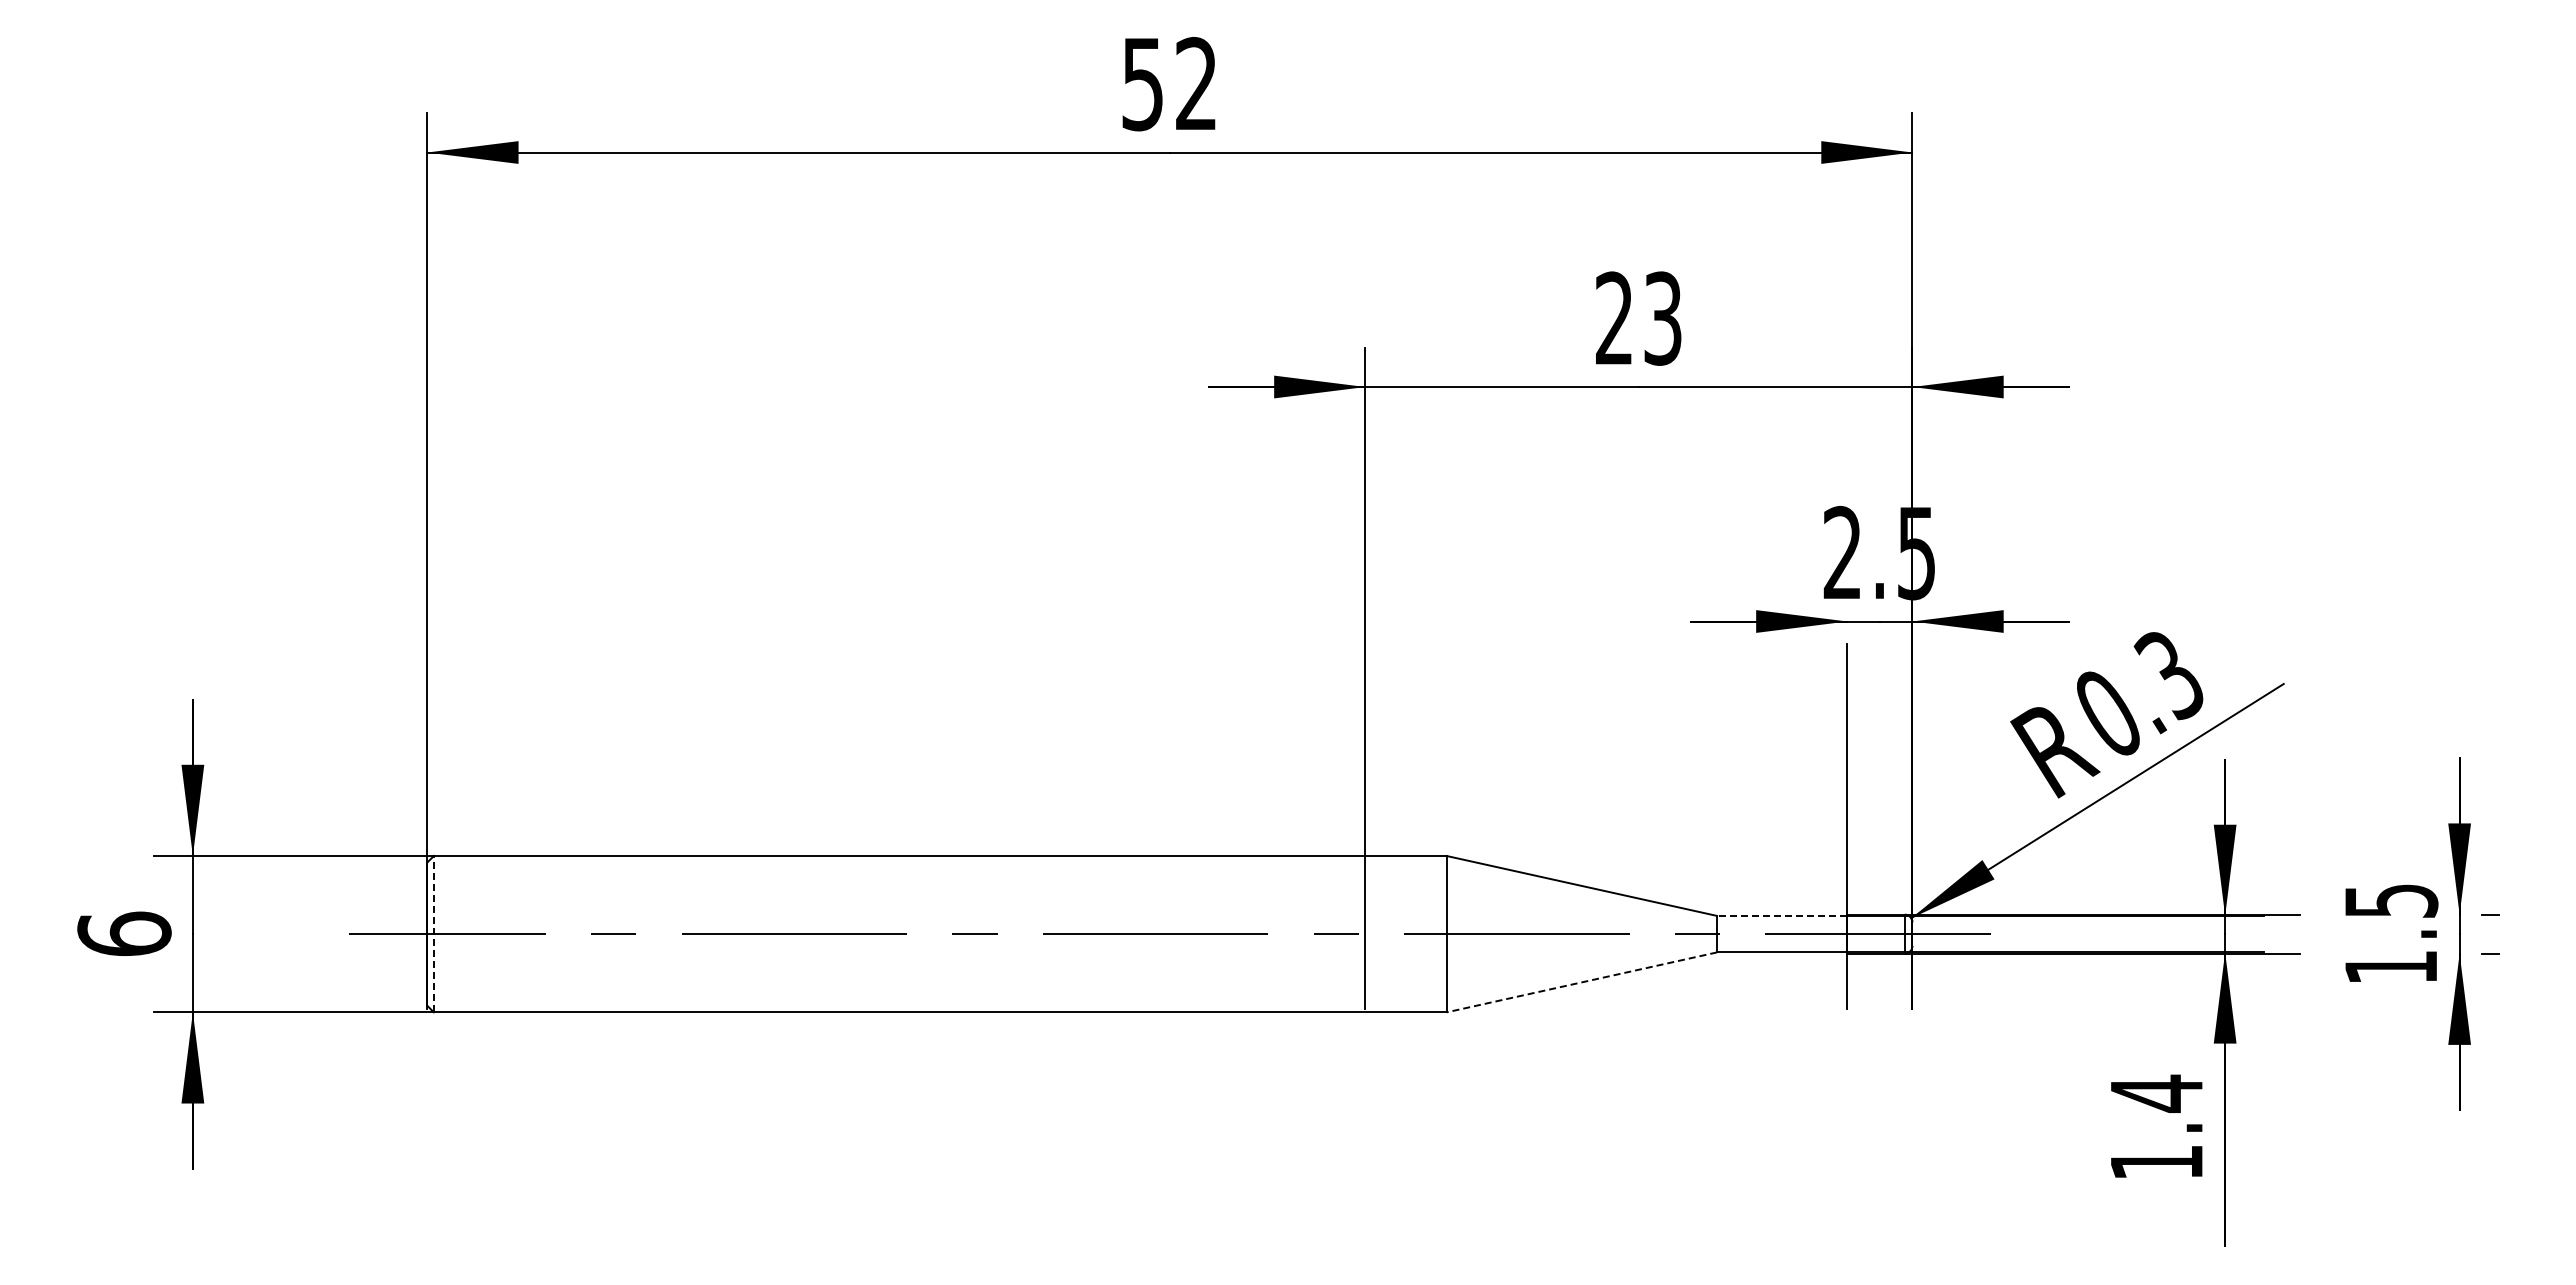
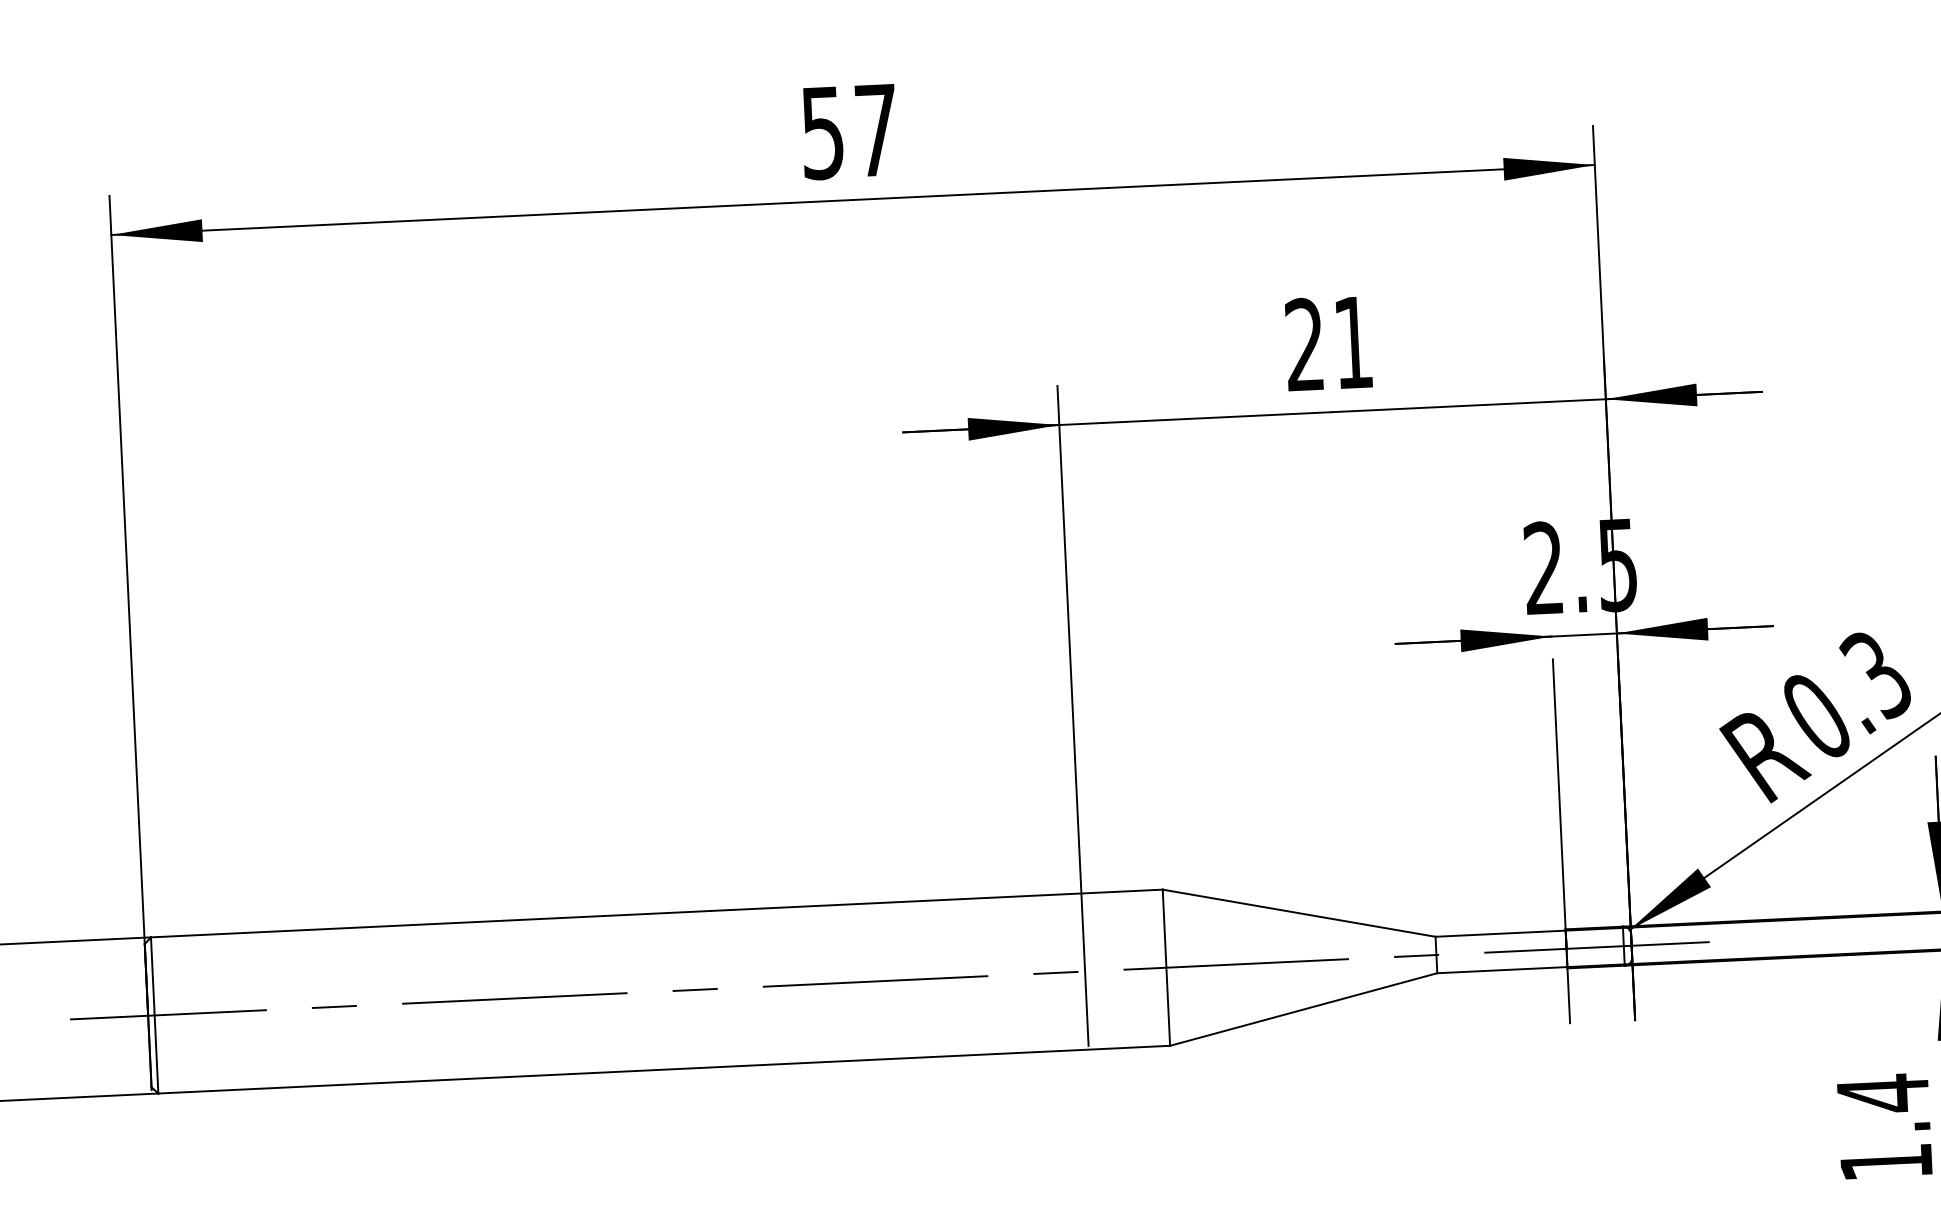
text: (1196, 83) -> (876, 129), 52 -> 57
text: (1662, 318) -> (1352, 342), 23 -> 21
line: (1781, 915) -> (1499, 933), dashed -> solid
line: (433, 933) -> (154, 1014), dashed -> solid
line: (1581, 982) -> (1303, 1009), dashed -> solid

